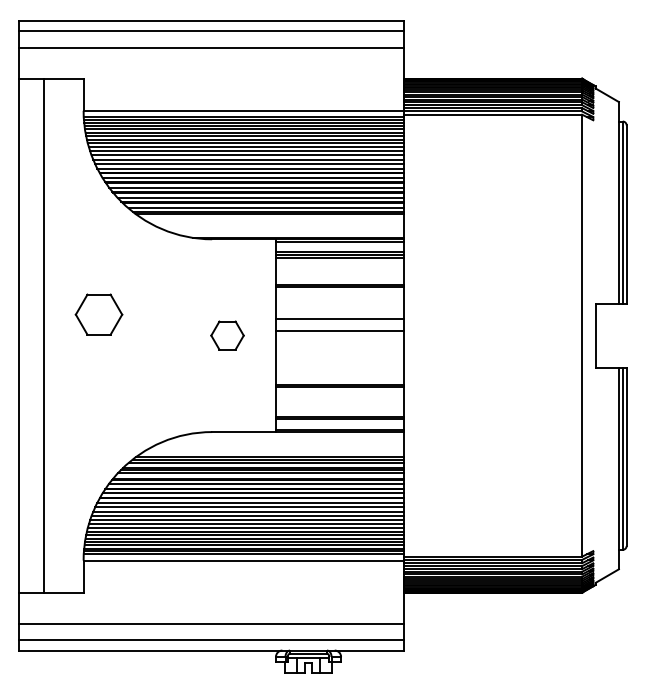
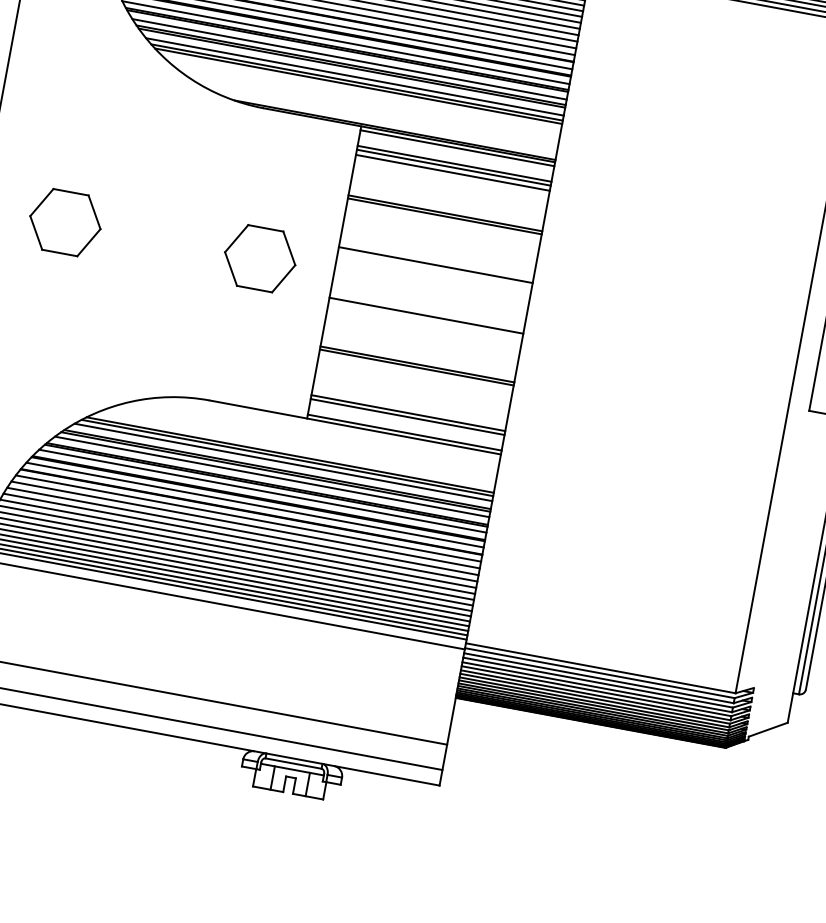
part: (98, 314) -> (64, 222), moved
line: (340, 331) -> (426, 315), moved
part: (227, 335) -> (260, 258), size x1.43

